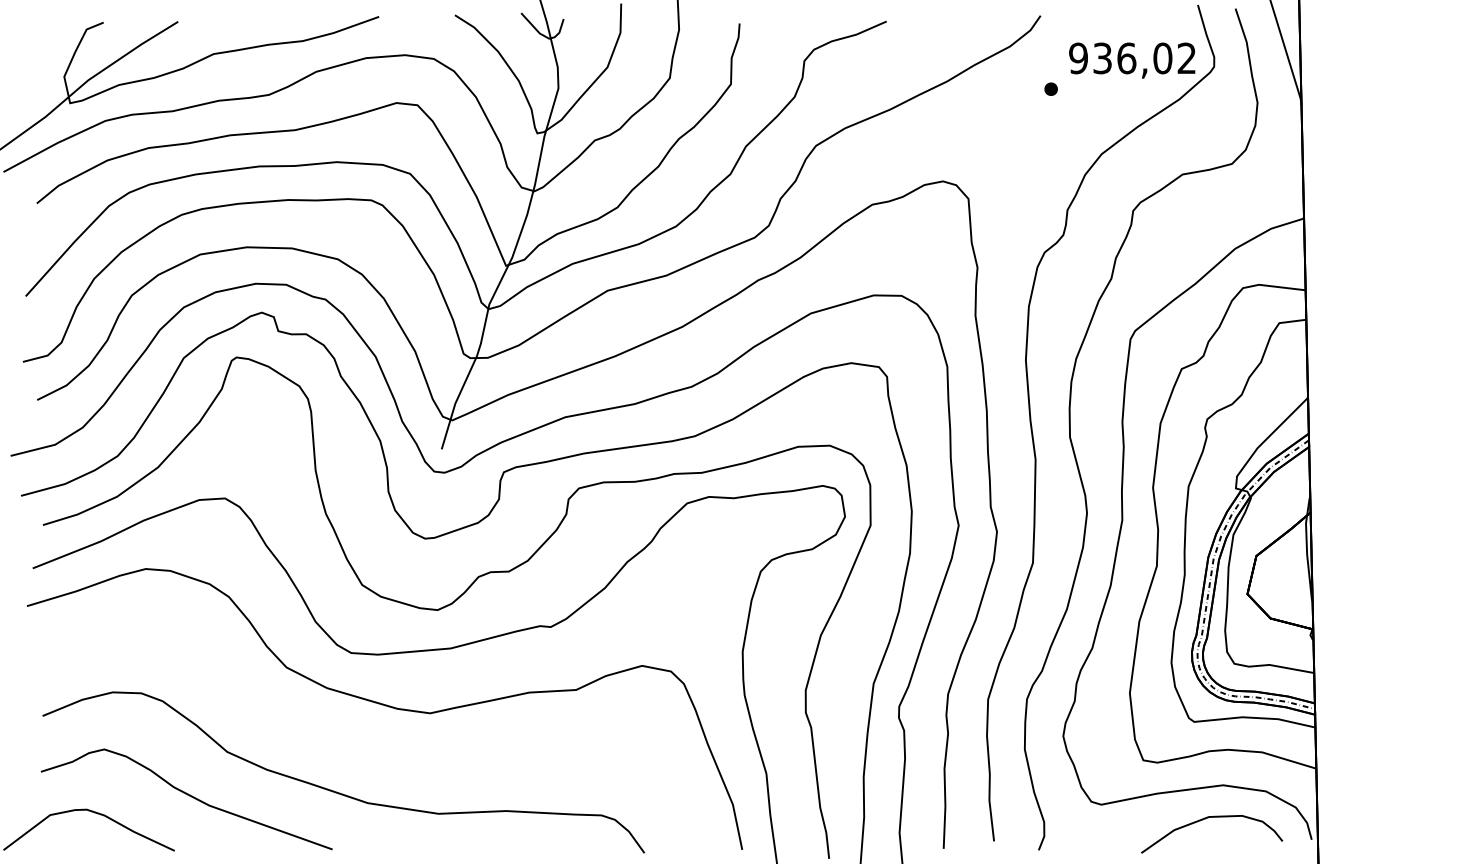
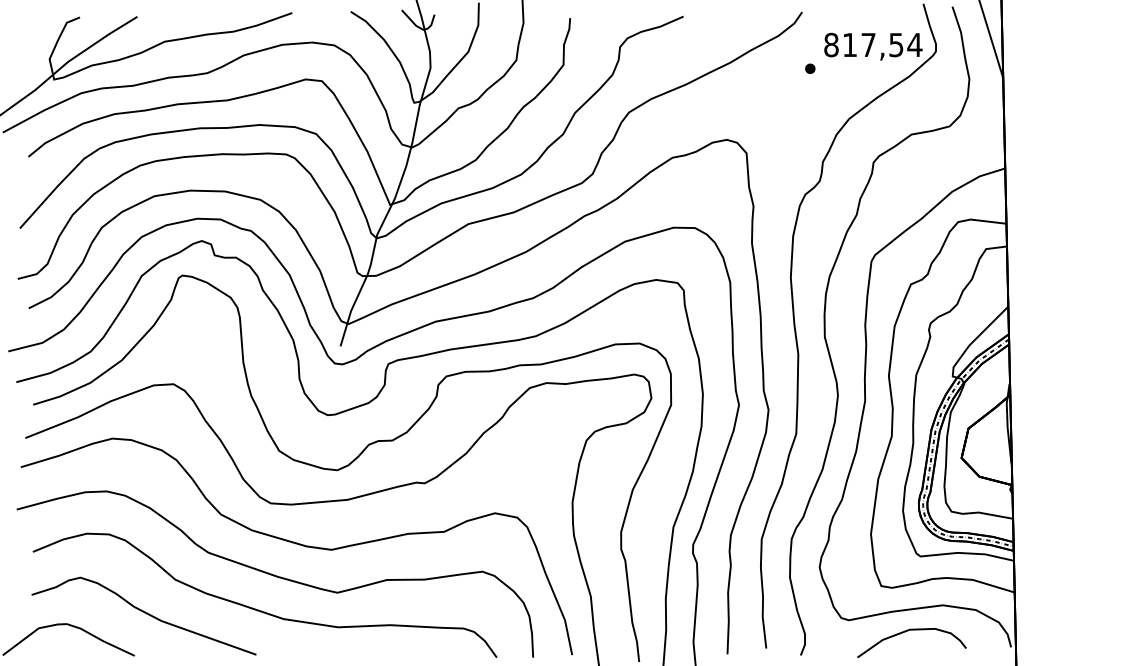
text: (1132, 58) -> (873, 45), 936,02 -> 817,54
curve: (355, 745) -> (274, 574), added
curve: (1208, 818) -> (909, 630), moved

